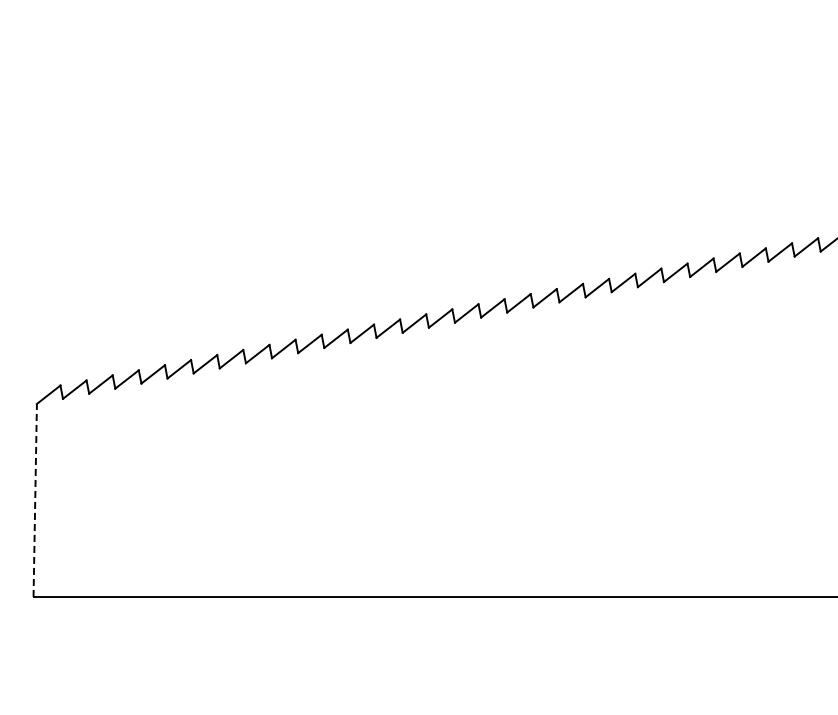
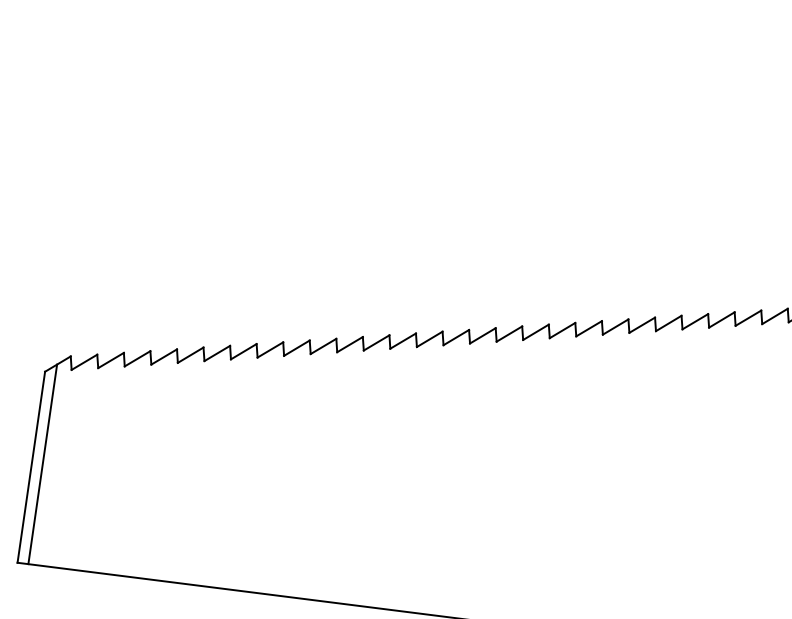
line: (45, 495) -> (42, 463), added
line: (35, 500) -> (31, 467), dashed -> solid

